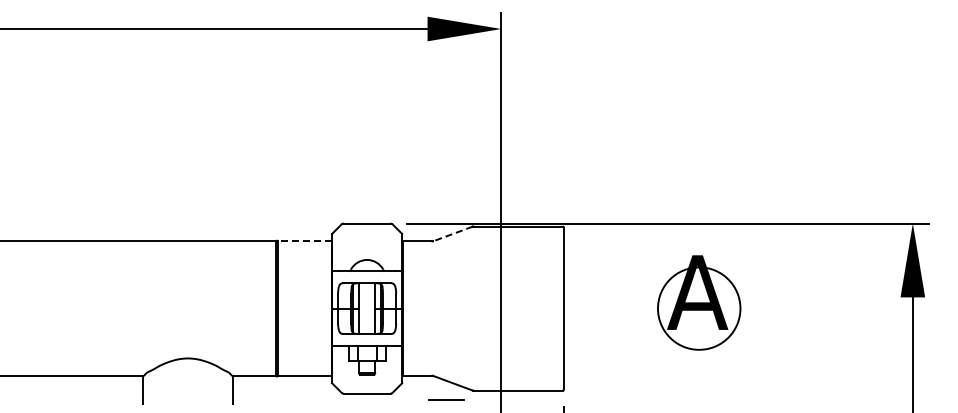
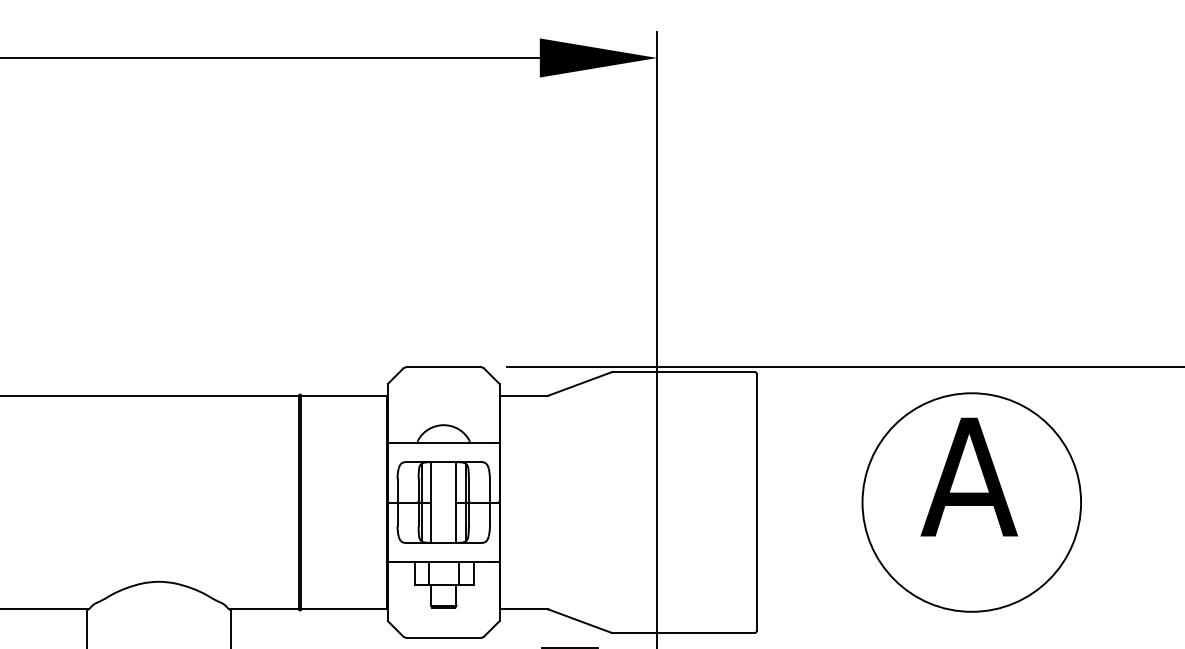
line: (452, 234) -> (579, 384), dashed -> solid
line: (304, 241) -> (344, 395), dashed -> solid
circle: (698, 308) -> (970, 502), size x1.67

